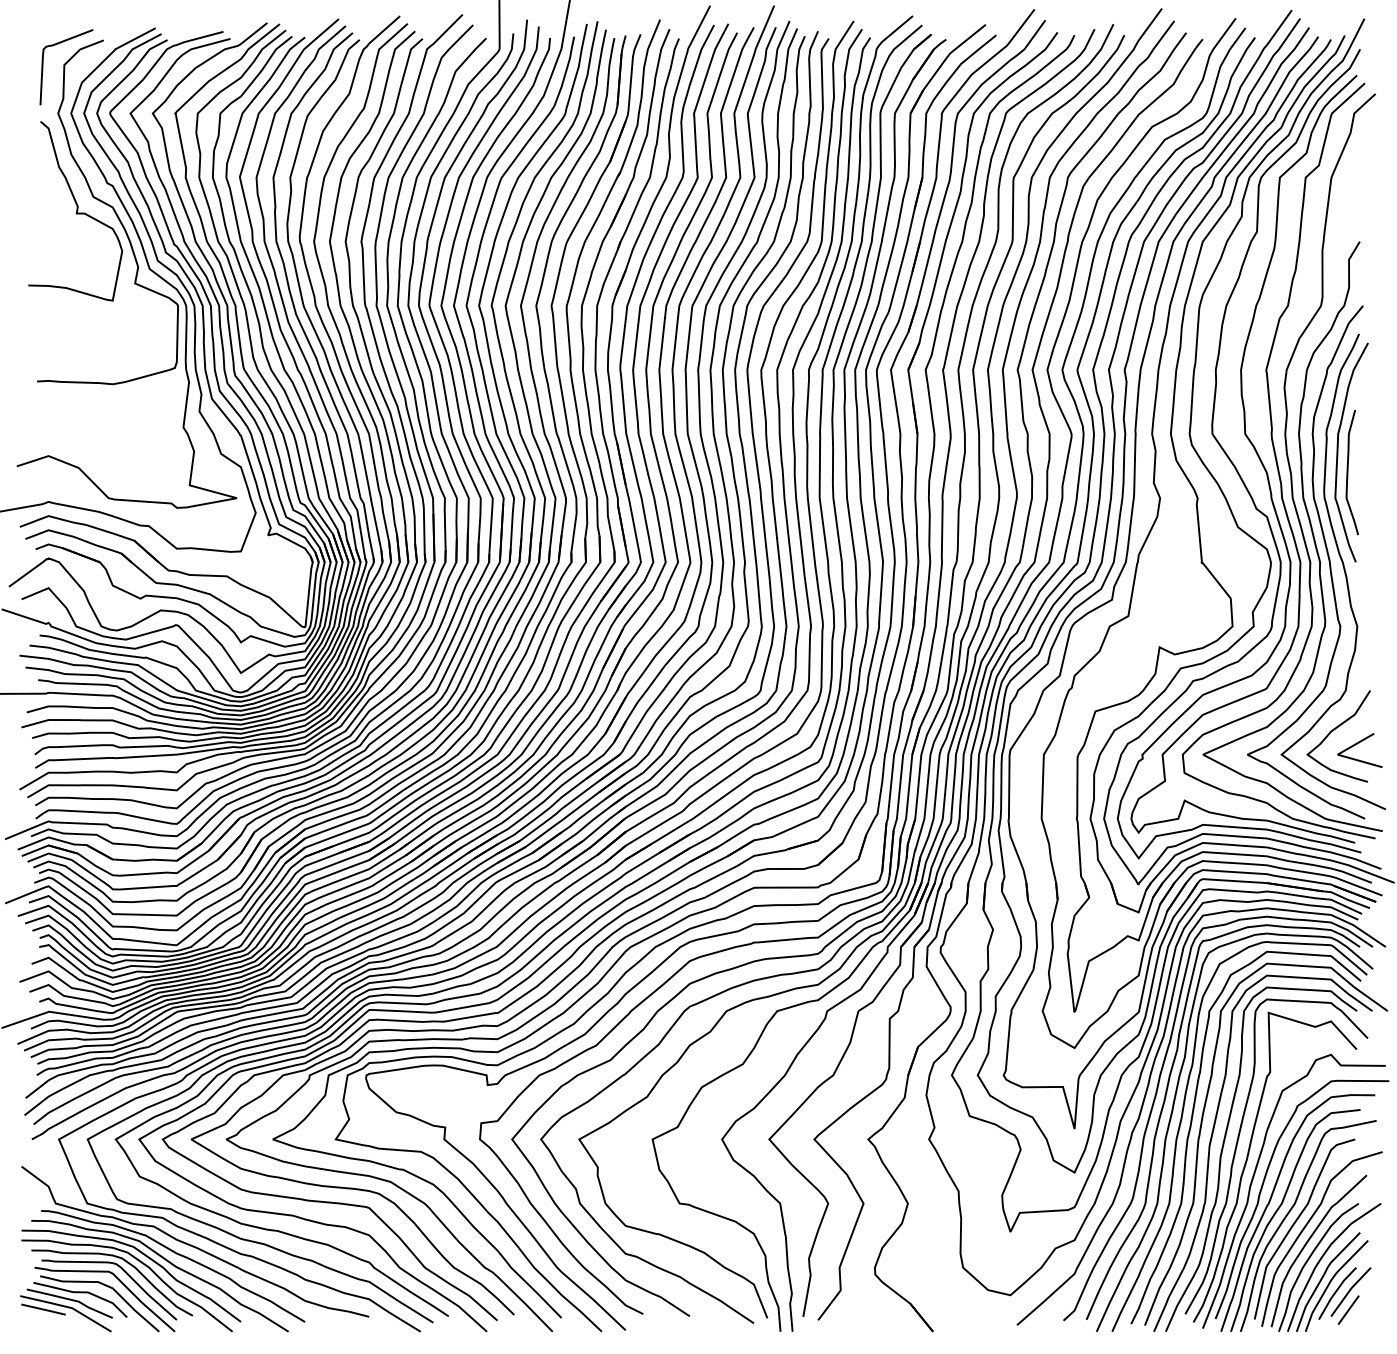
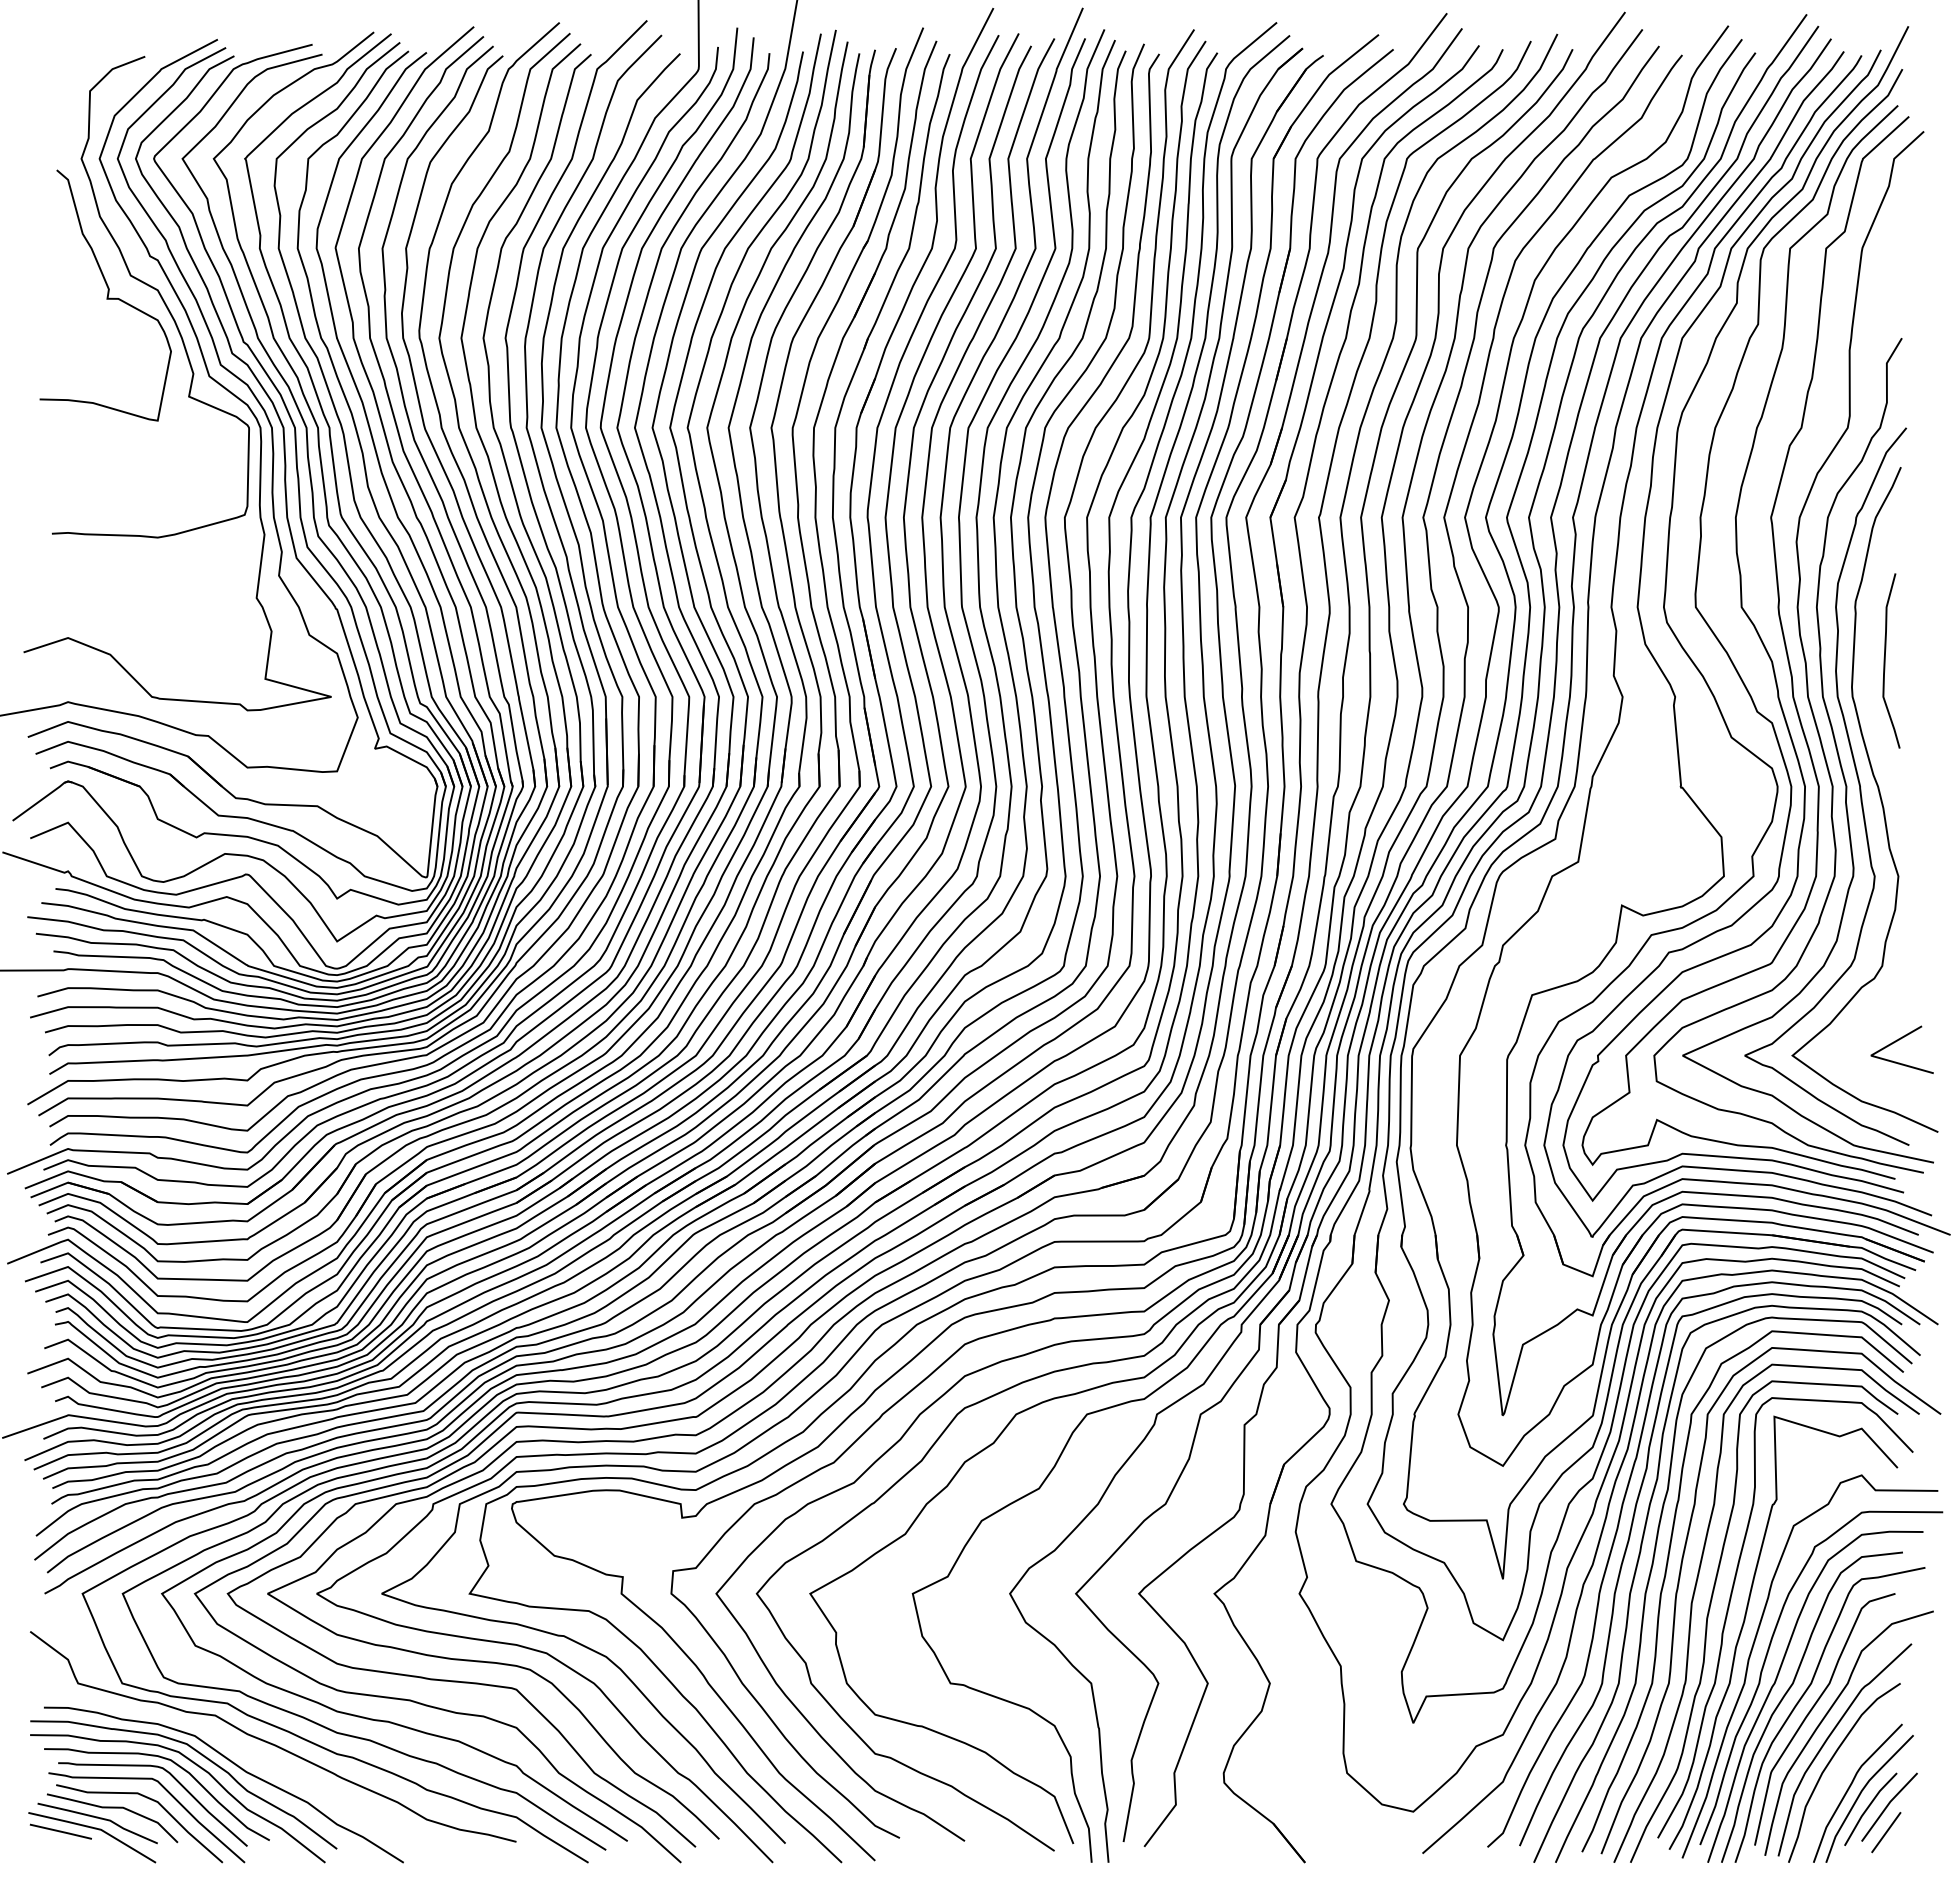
curve: (43, 67) -> (60, 94), removed
curve: (1338, 452) -> (1871, 632), removed
curve: (1334, 730) -> (1866, 1021), removed
curve: (178, 1255) -> (249, 1755), removed
curve: (1321, 1259) -> (1848, 1761), removed

